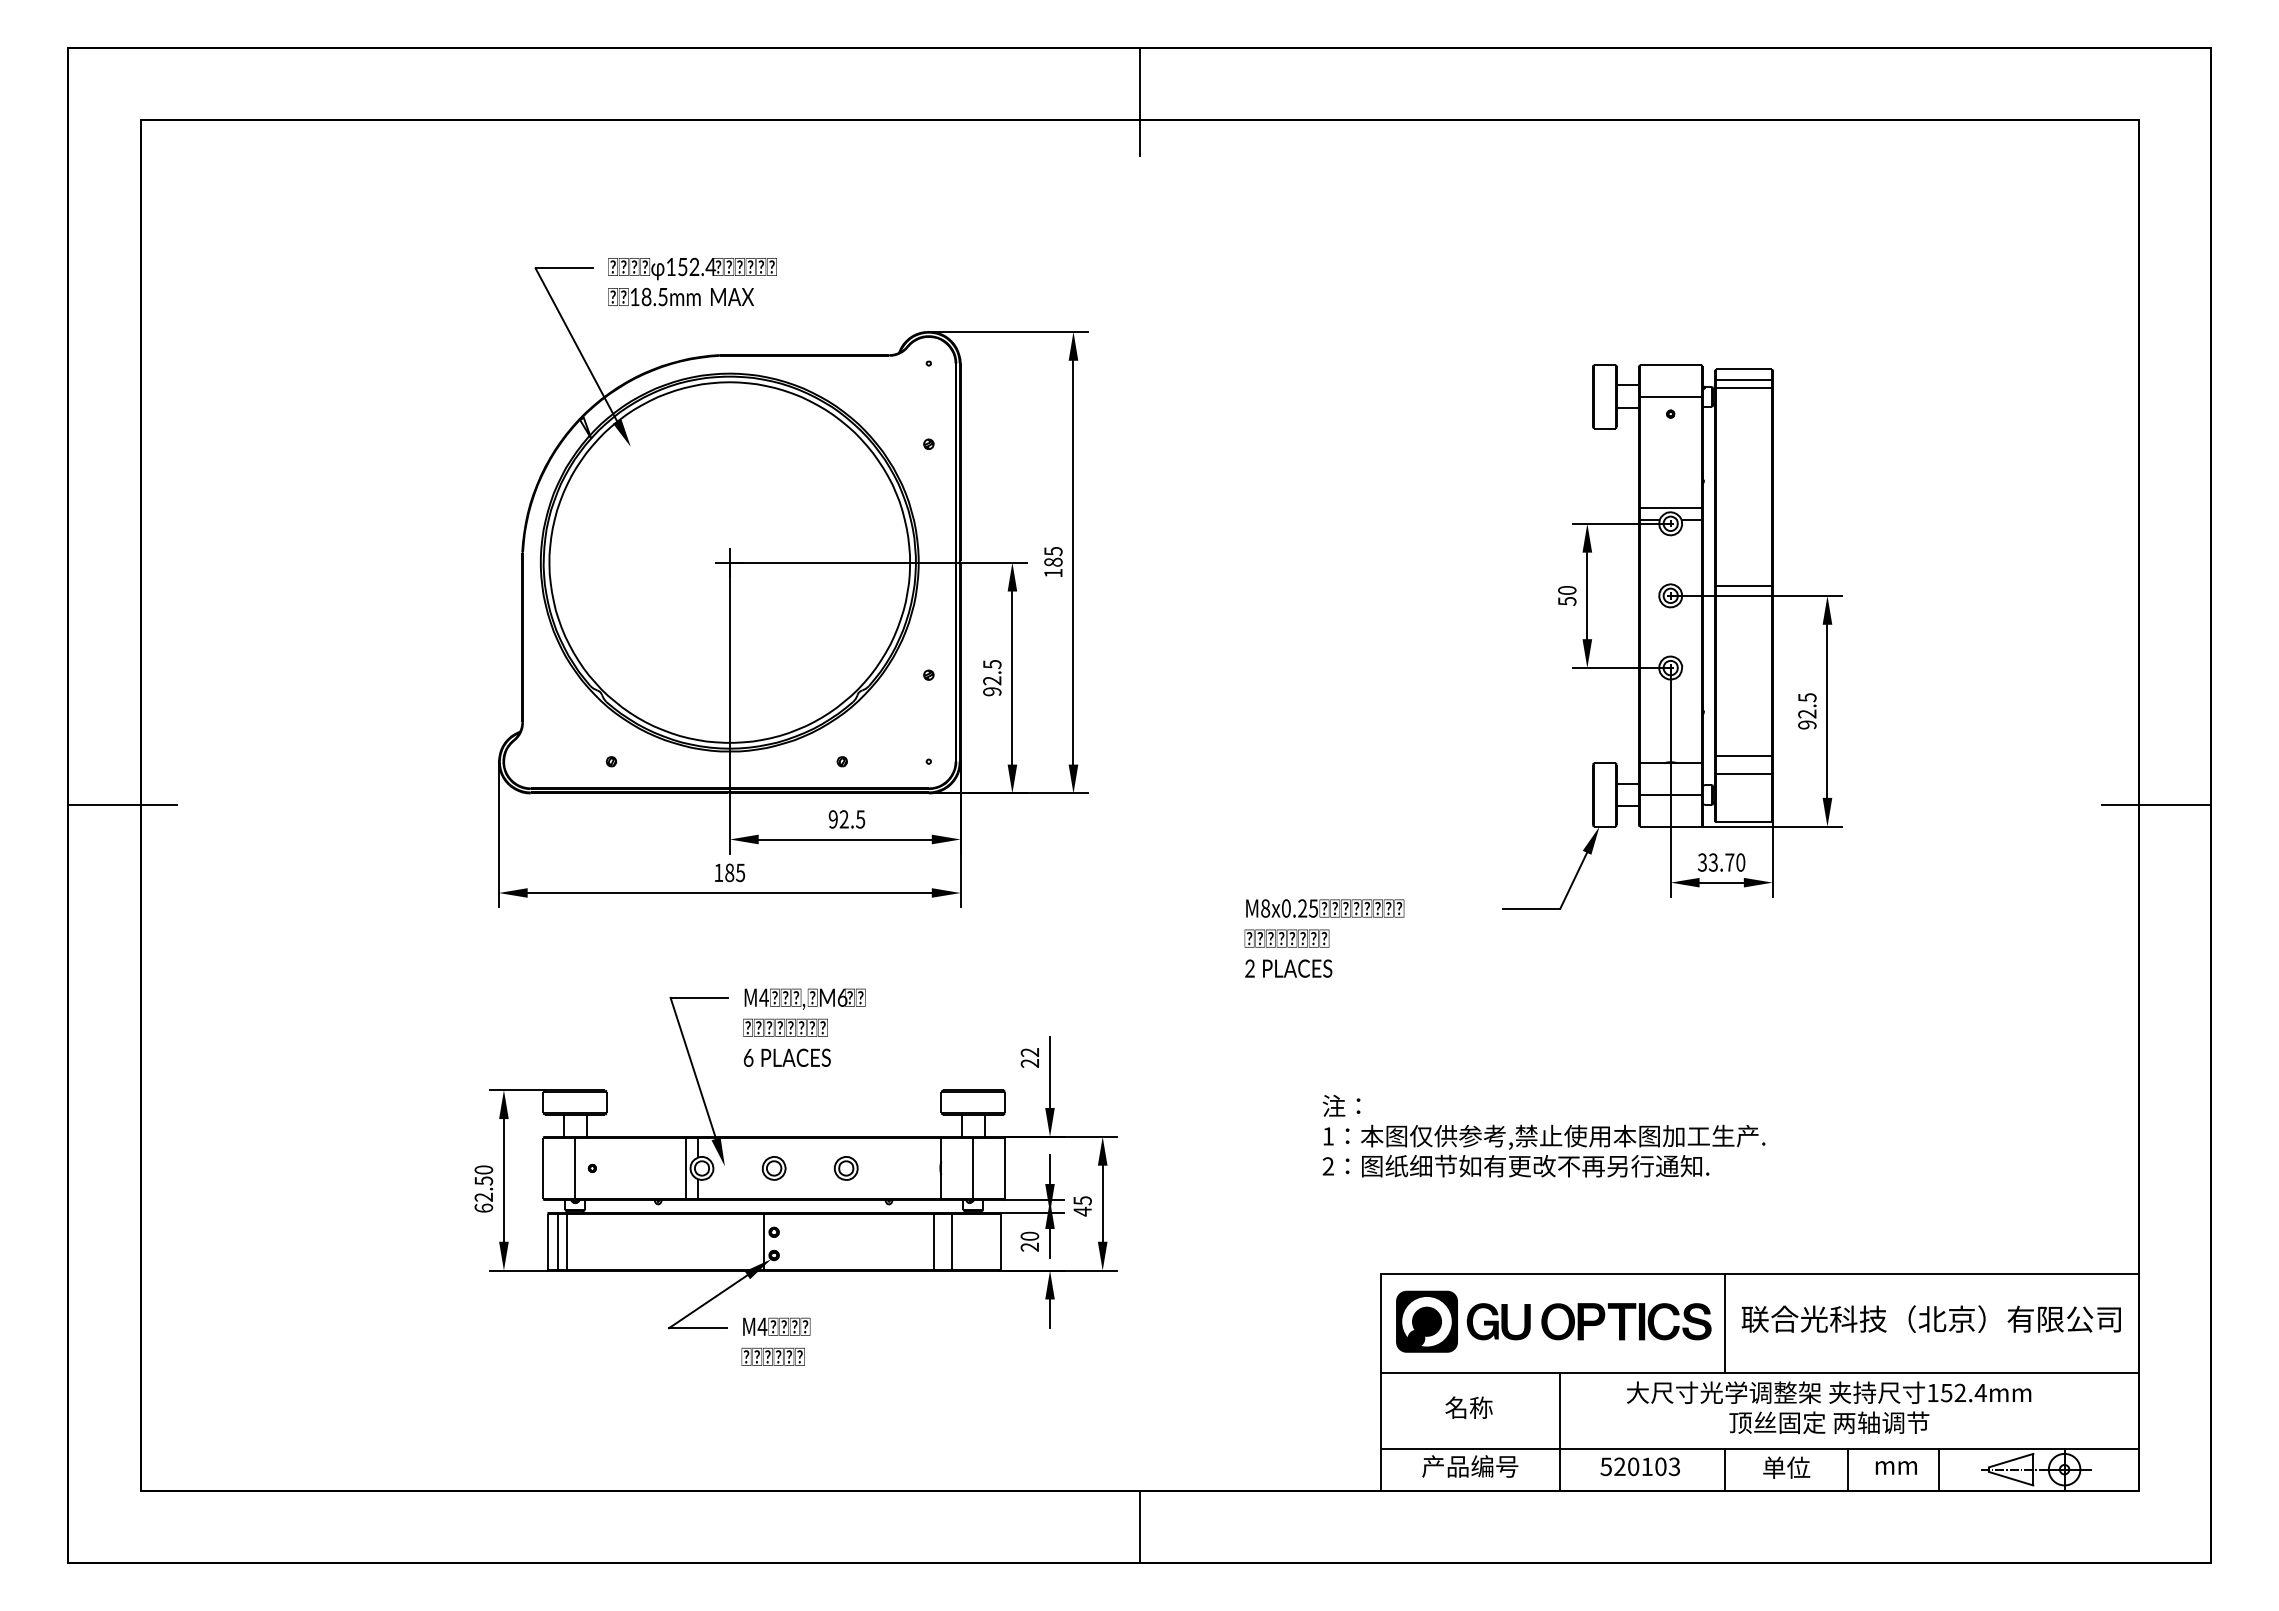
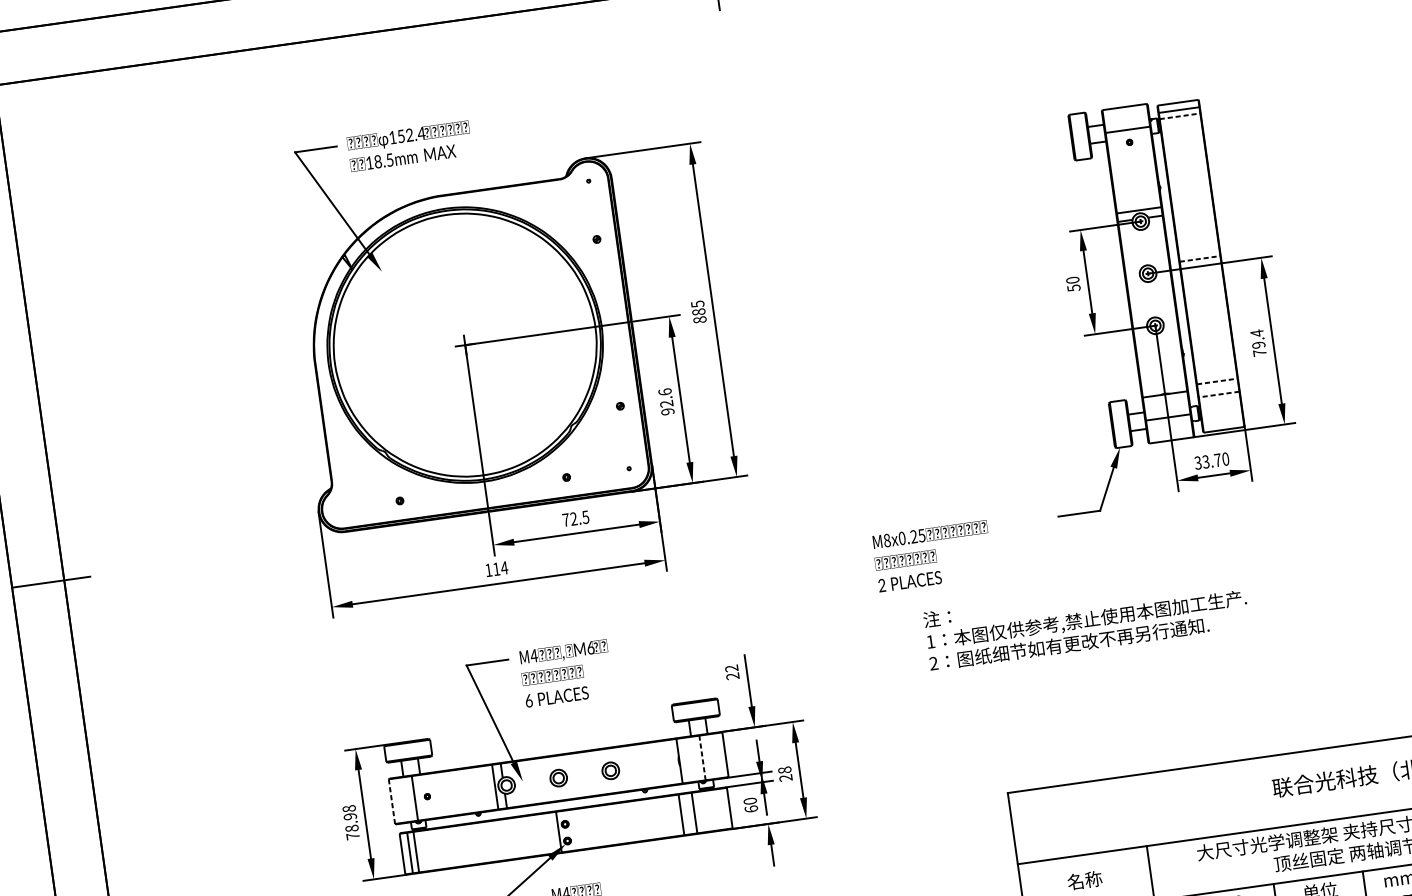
line: (1744, 388) -> (1180, 116), solid -> dashed
text: (1053, 572) -> (699, 319), 185 -> 885
line: (1744, 585) -> (1200, 258), solid -> dashed
text: (992, 664) -> (665, 392), 92.5 -> 92.6
text: (1807, 710) -> (1258, 342), 92.5 -> 79.4
line: (1744, 755) -> (1217, 381), solid -> dashed
line: (1743, 773) -> (1218, 394), solid -> dashed
text: (832, 819) -> (565, 520), 92.5 -> 72.5
text: (735, 872) -> (500, 568), 185 -> 114
text: (1543, 1135) -> (1086, 619), moved
line: (543, 1168) -> (392, 801), solid -> dashed
line: (973, 1168) -> (702, 757), solid -> dashed
text: (483, 1188) -> (350, 822), 62.50 -> 78.98
text: (1082, 1206) -> (785, 774), 45 -> 28
text: (1029, 1246) -> (751, 808), 20 -> 60
part: (1553, 1321) -> (1137, 809), removed
line: (1724, 1323) -> (1260, 793), removed

